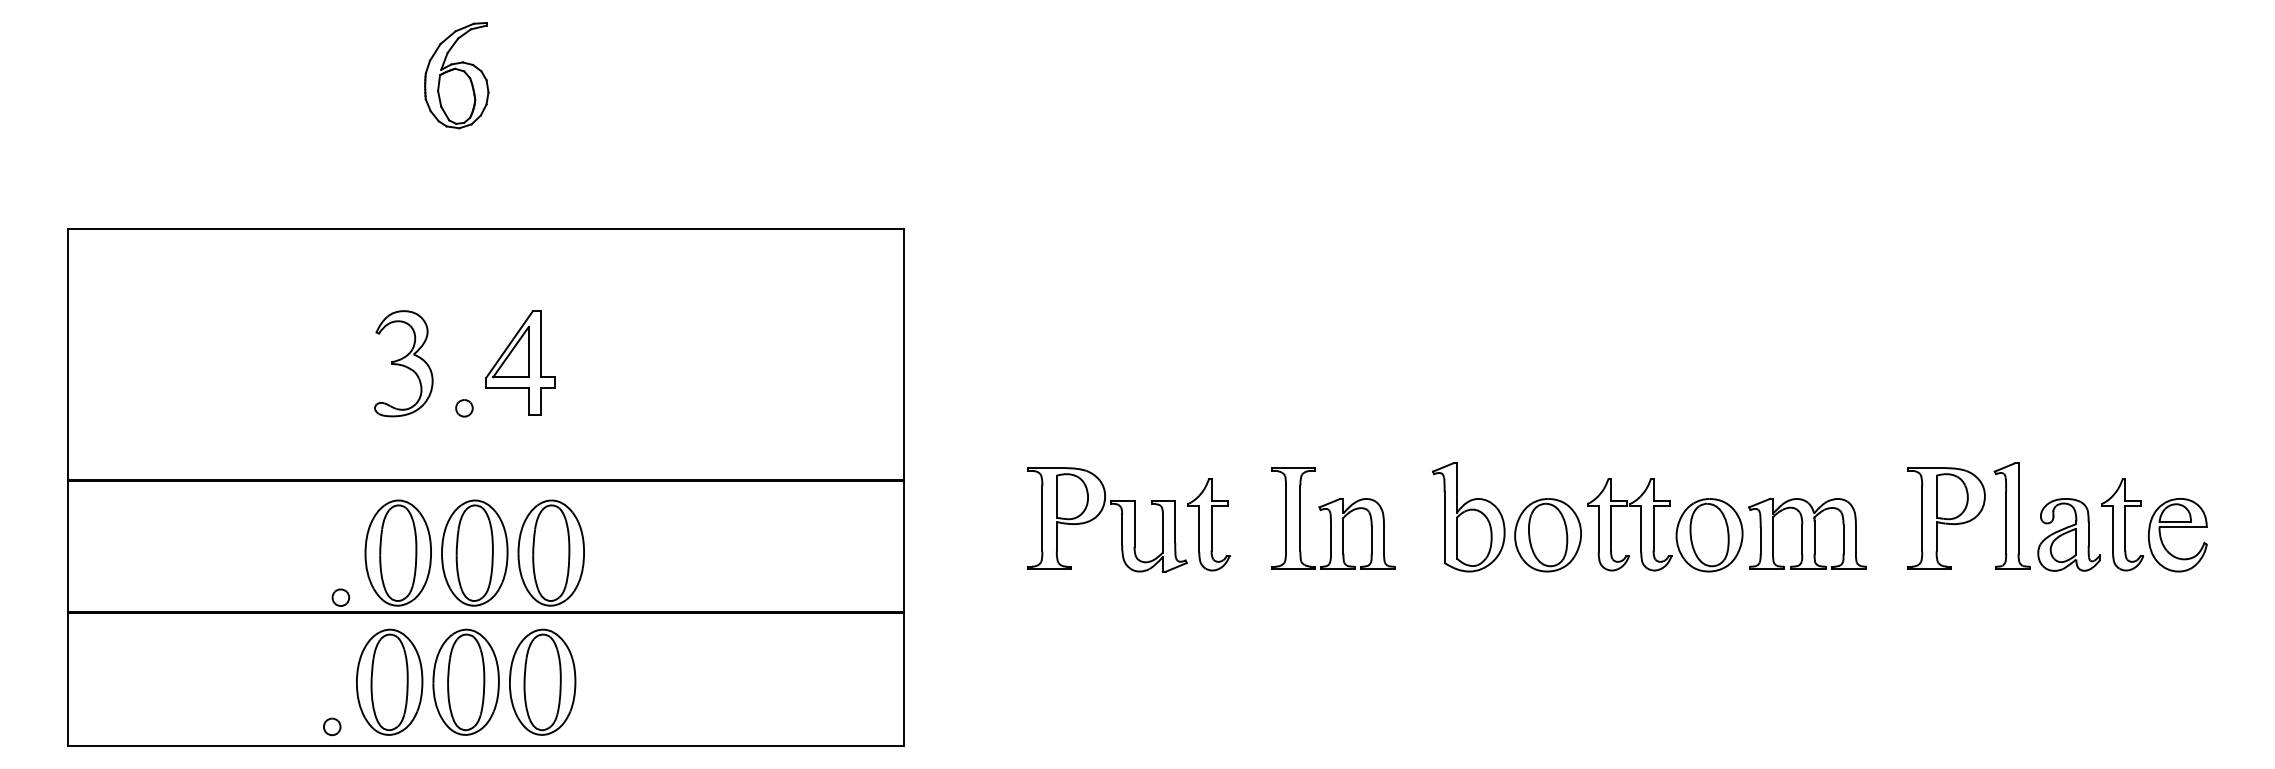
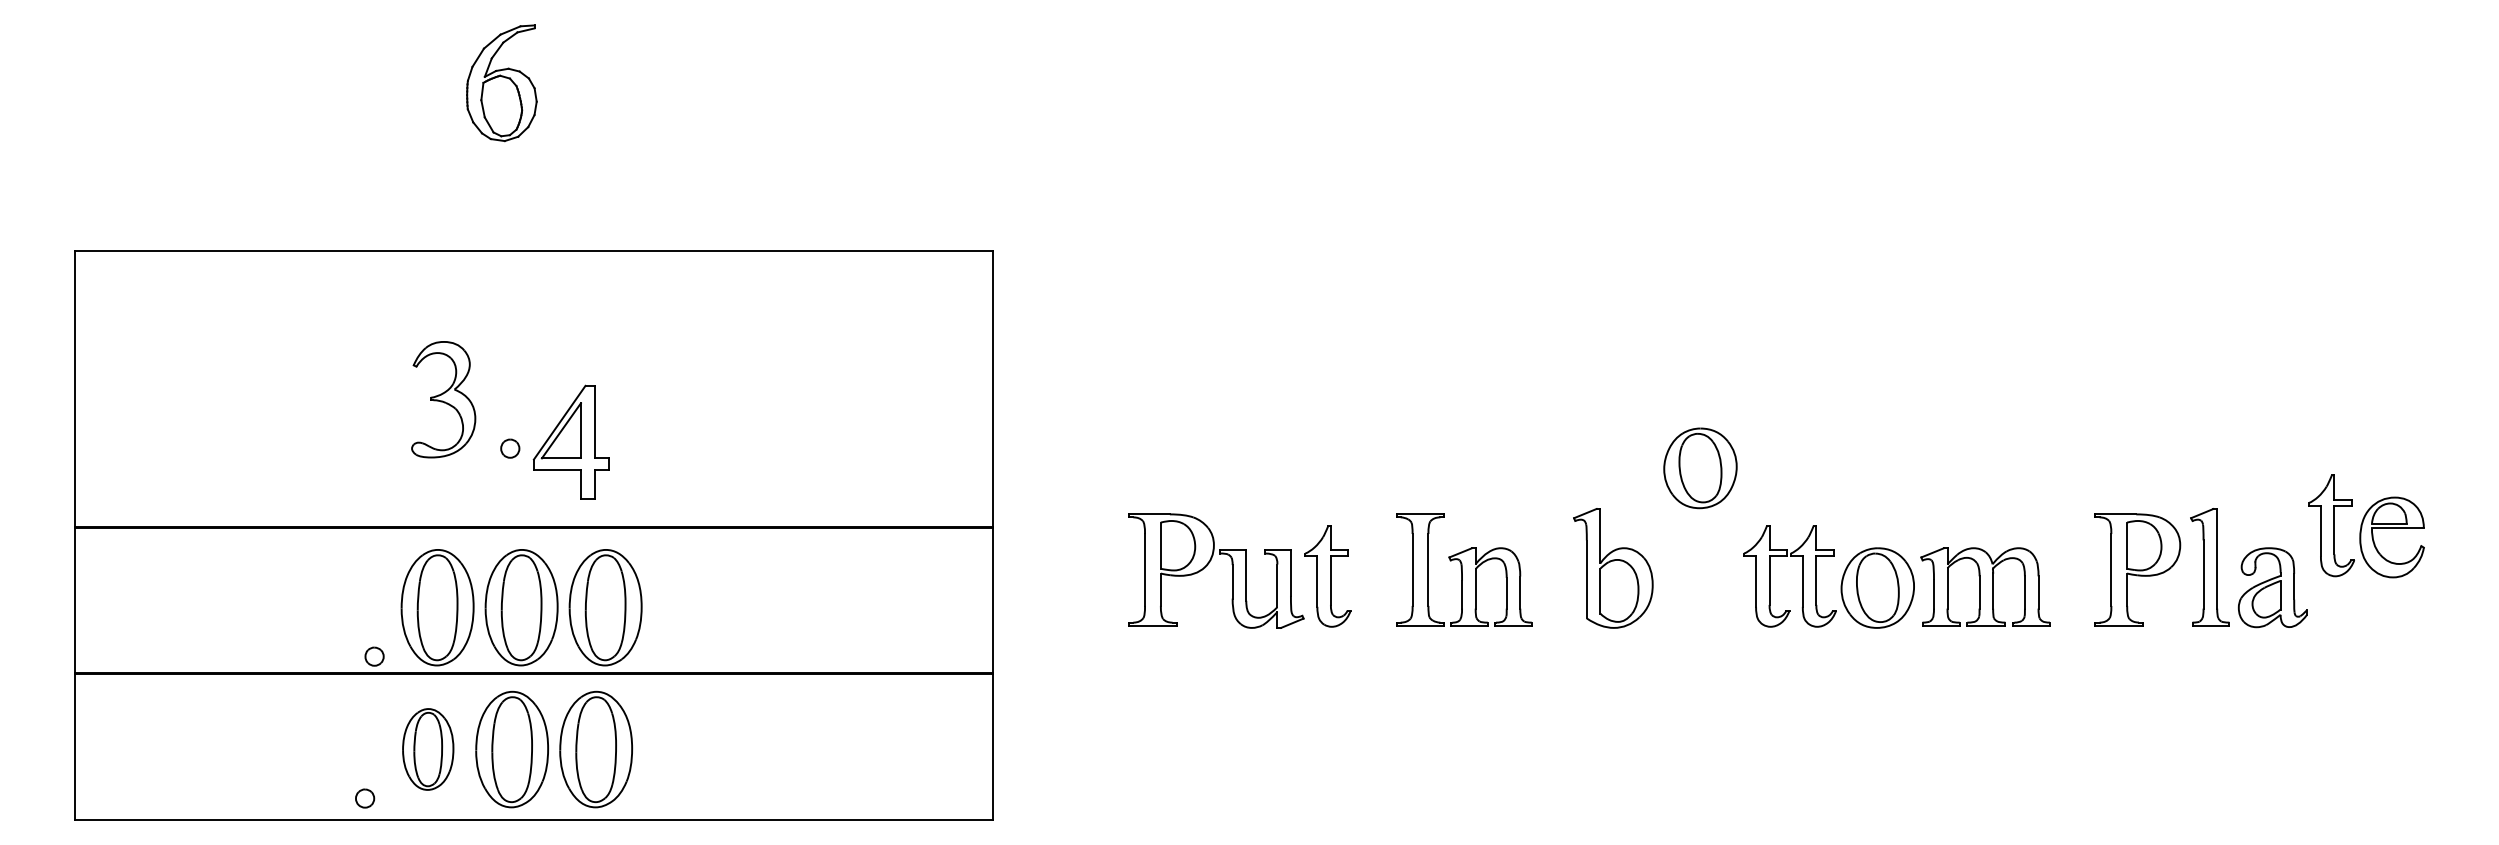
part: (519, 362) -> (570, 442), moved
part: (2154, 525) -> (2366, 526), moved
part: (1547, 535) -> (1699, 468), moved
part: (389, 681) -> (427, 748), size x0.7

